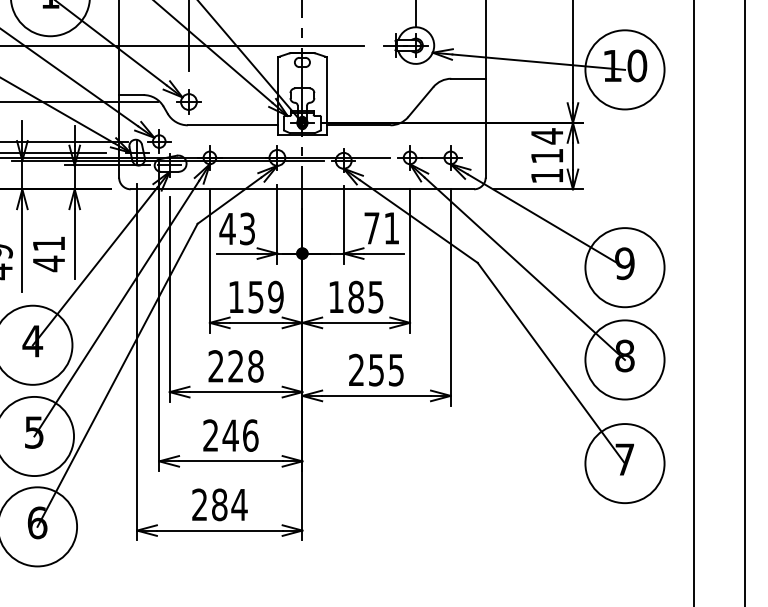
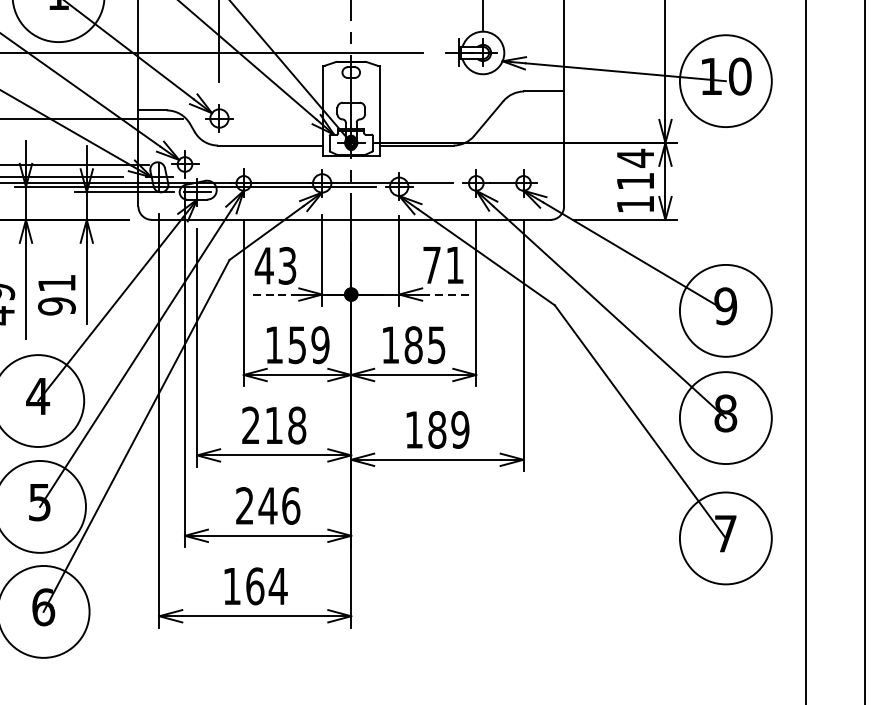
line: (236, 253) -> (274, 294), solid -> dashed
line: (384, 253) -> (446, 294), solid -> dashed
text: (48, 263) -> (56, 306), 41 -> 91
text: (235, 366) -> (273, 425), 228 -> 218
text: (376, 369) -> (437, 429), 255 -> 189
text: (209, 504) -> (243, 585), 284 -> 164

